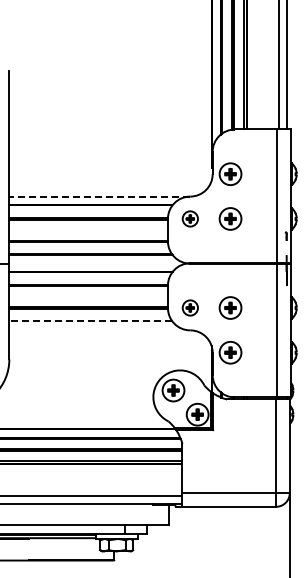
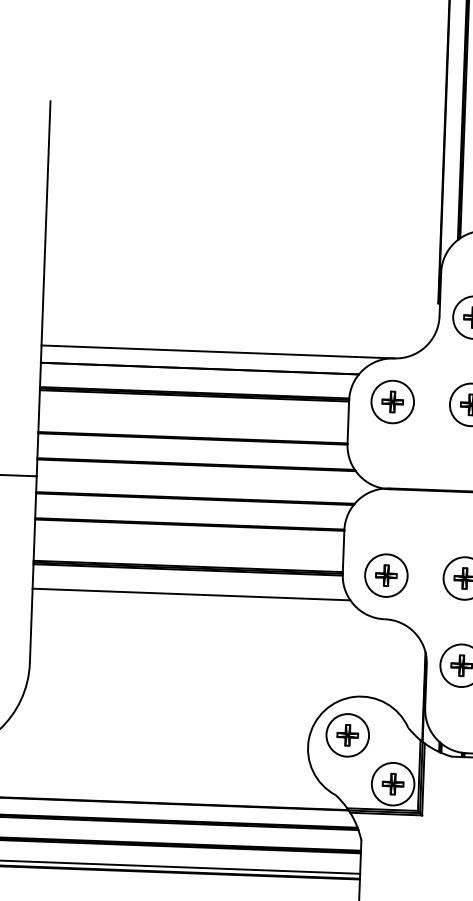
line: (99, 196) -> (217, 351), dashed -> solid
part: (190, 218) -> (393, 401), size x1.43
part: (190, 307) -> (386, 574), size x1.43
line: (90, 321) -> (190, 594), dashed -> solid

